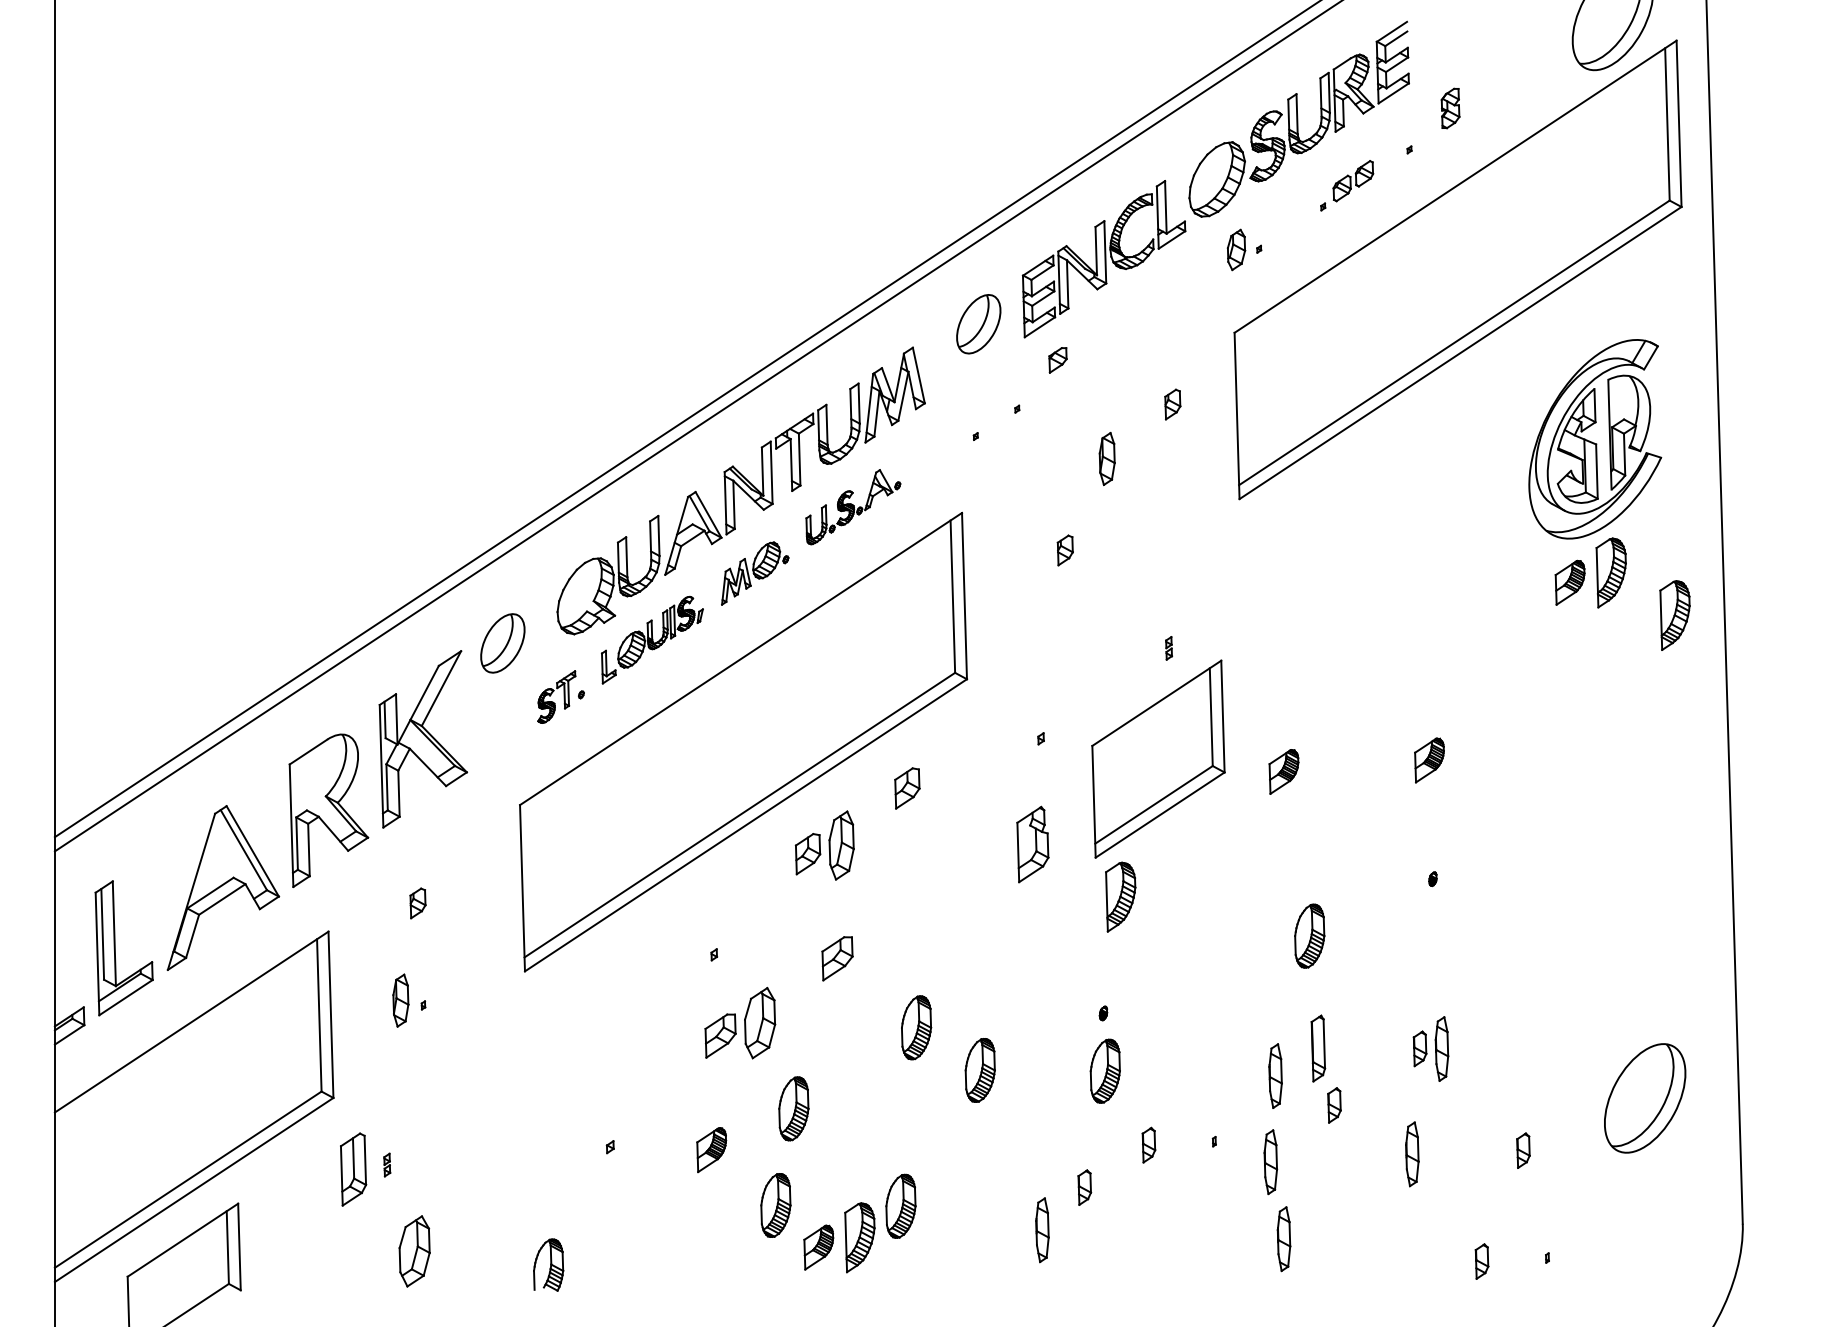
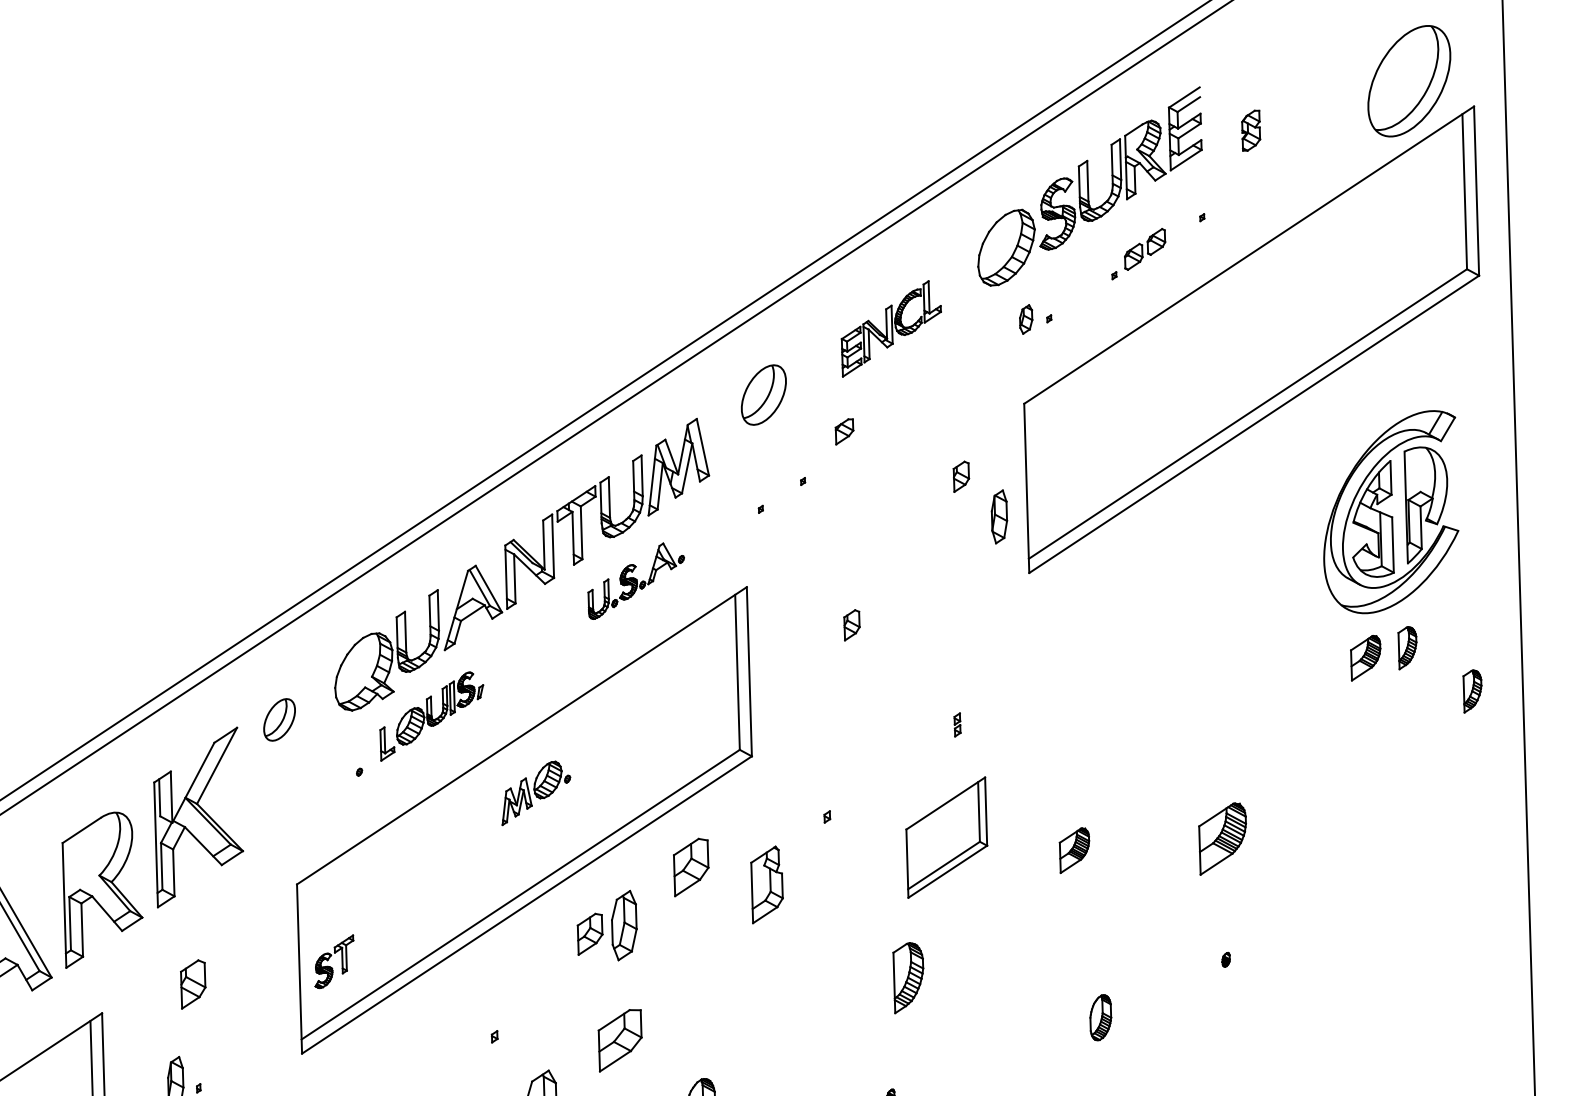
part: (1450, 108) -> (1251, 130), moved
part: (1236, 249) -> (1026, 319), size x0.7
part: (1103, 259) -> (890, 329), size x0.6
part: (1106, 458) -> (998, 516), moved
part: (1610, 572) -> (1406, 647), size x0.6
part: (755, 573) -> (536, 793), moved
part: (1674, 615) -> (1471, 691), size x0.6
part: (502, 643) -> (279, 719), size x0.7
part: (556, 696) -> (334, 961), moved
part: (1158, 758) -> (946, 837), size x0.6
part: (1429, 760) -> (1222, 839), size x1.6
part: (907, 788) -> (691, 867), size x1.4
part: (1032, 844) -> (766, 884), moved
part: (417, 903) -> (192, 984), size x1.6
part: (1309, 935) -> (1100, 1017), size x0.7
part: (837, 958) -> (620, 1040), size x1.4

